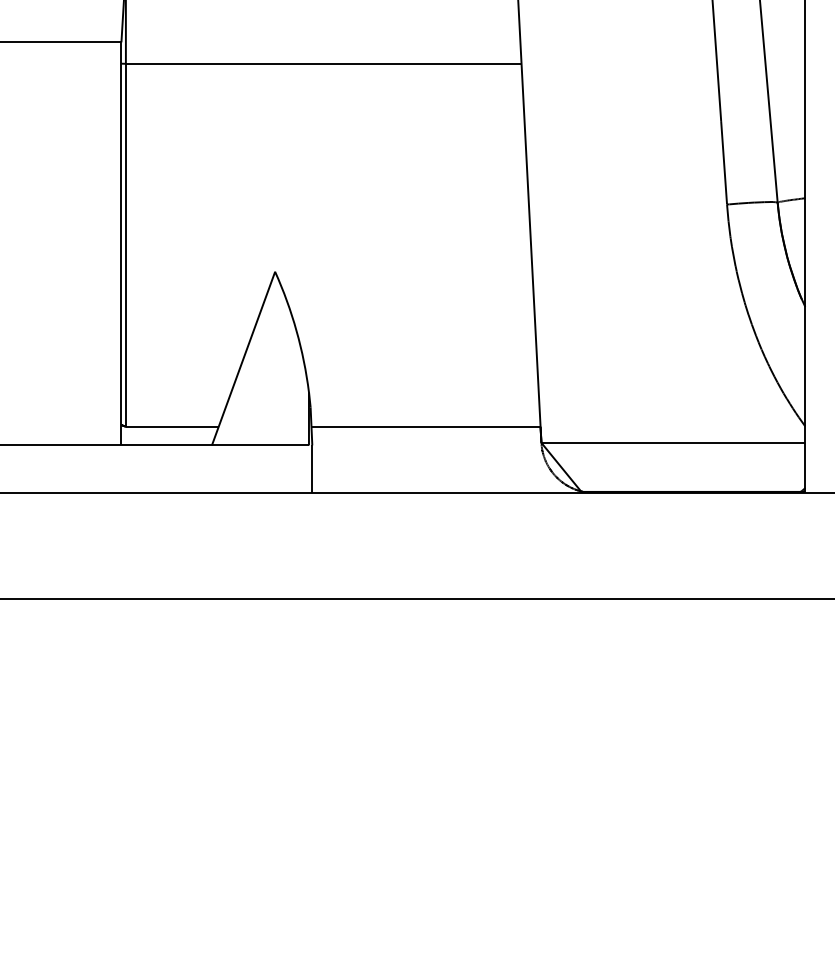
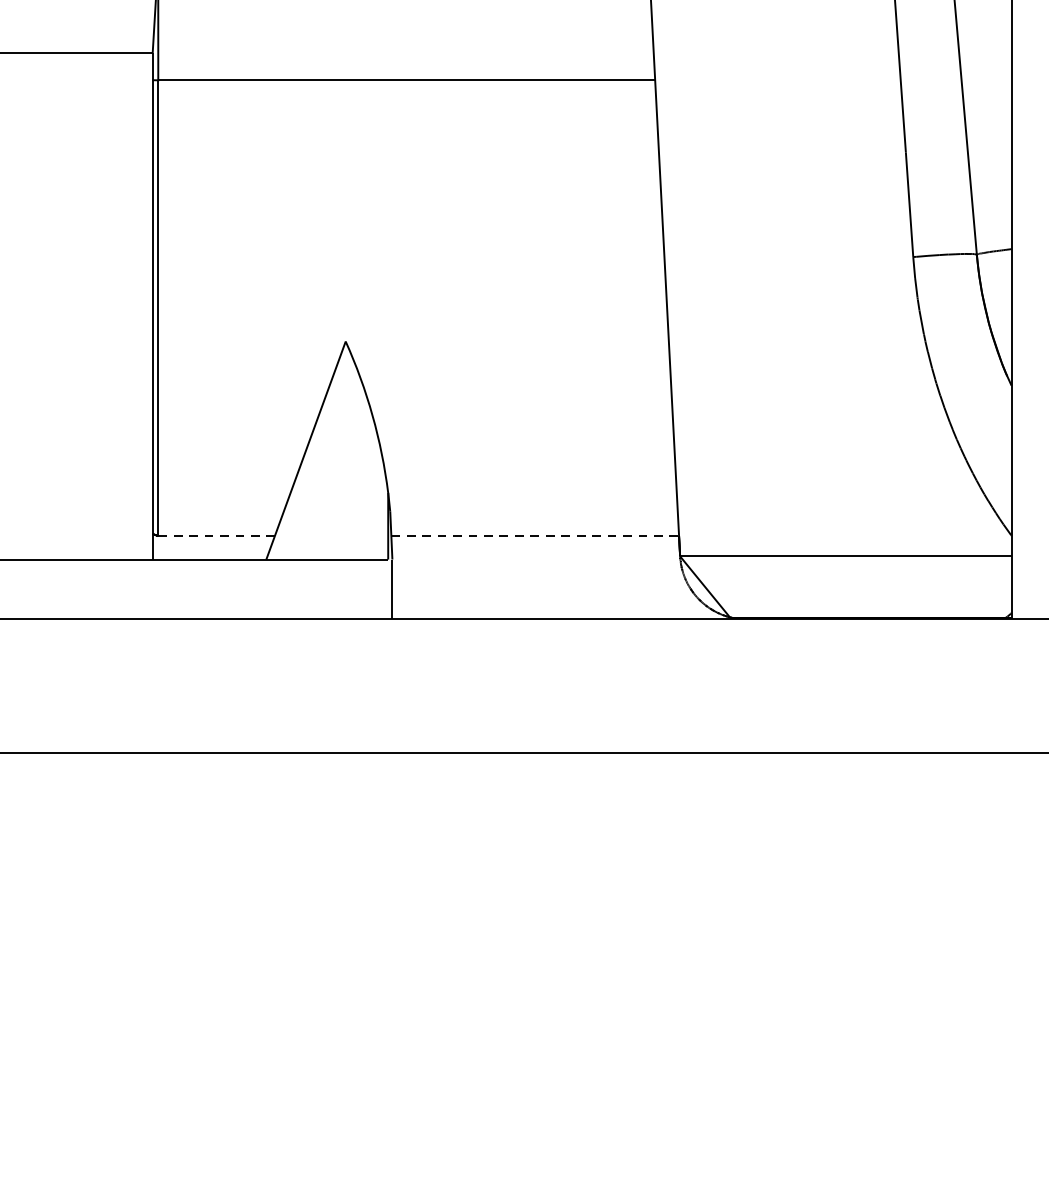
line: (172, 426) -> (216, 535), solid -> dashed
line: (426, 426) -> (535, 535), solid -> dashed

